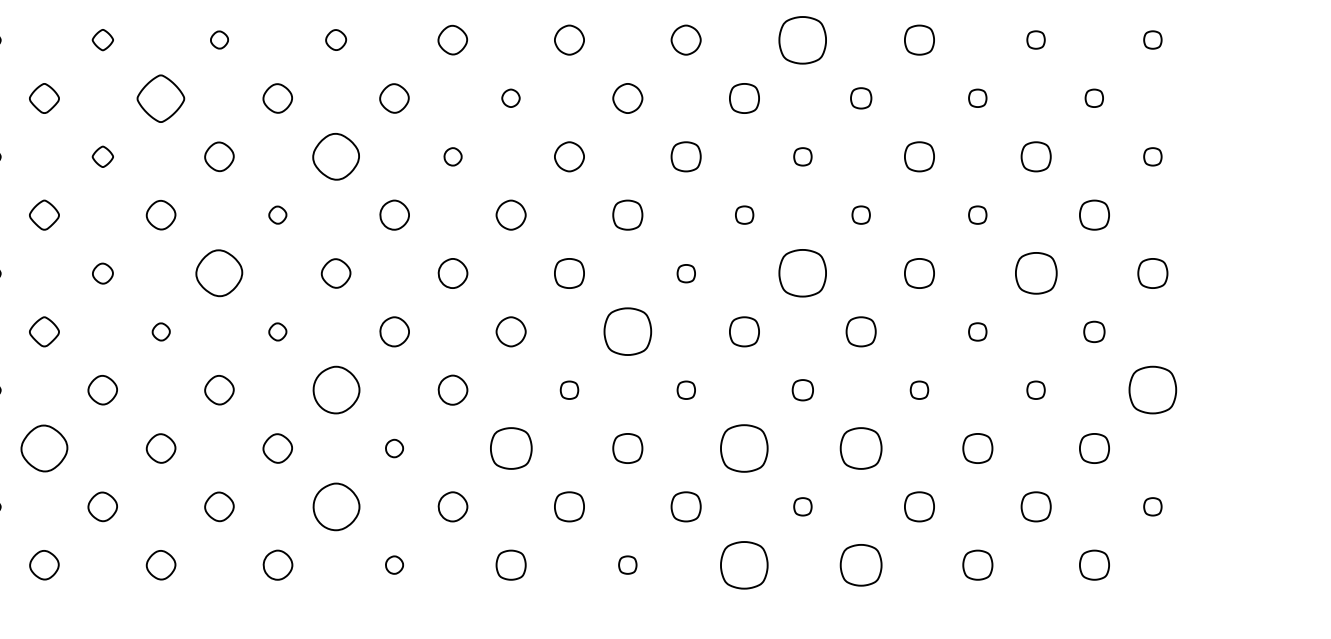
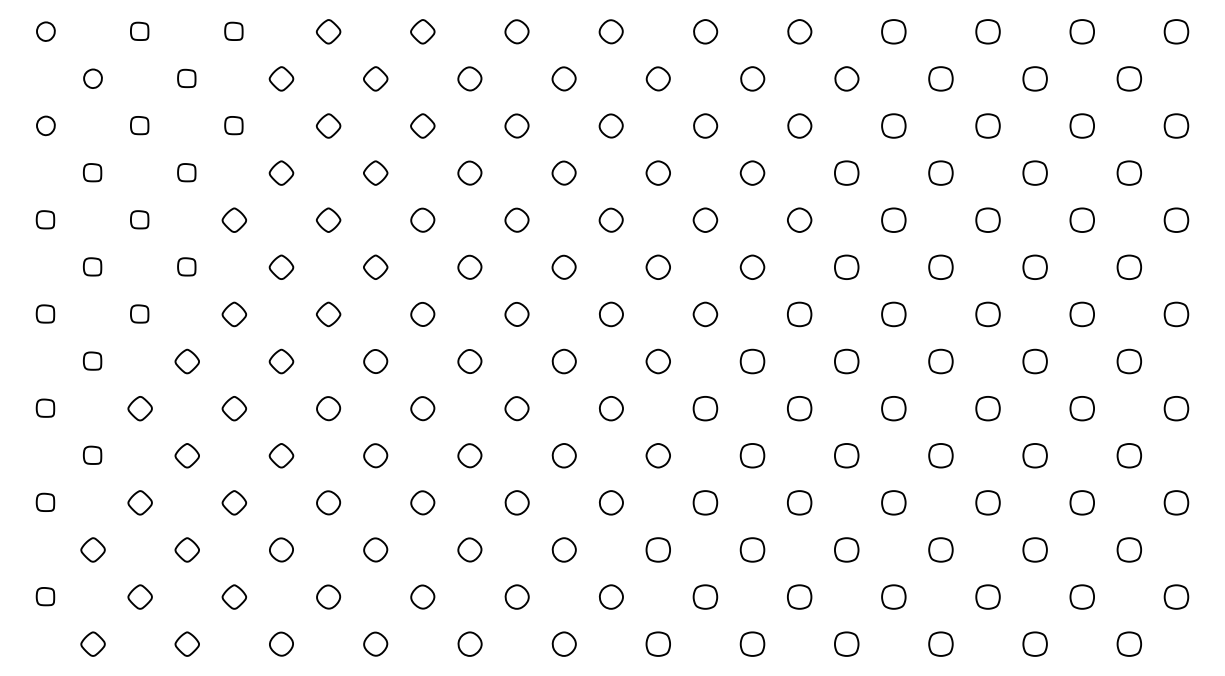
part: (102, 39) -> (328, 219), size x1.43
part: (219, 39) -> (422, 219), size x1.67
part: (335, 39) -> (516, 219), size x1.43
part: (802, 39) -> (893, 219), size x0.62
part: (1035, 39) -> (1081, 219), size x1.67
part: (1152, 39) -> (1176, 219), size x1.67
part: (160, 97) -> (375, 266), size x0.62
part: (510, 97) -> (657, 266), size x1.67
part: (860, 97) -> (940, 266), size x1.43
part: (977, 97) -> (1034, 266), size x1.67
part: (1093, 97) -> (1128, 266), size x1.67
part: (102, 156) -> (328, 314), size x1.43
part: (335, 156) -> (516, 314), size x0.62
part: (453, 156) -> (611, 314), size x1.67
part: (802, 156) -> (893, 314), size x1.67
part: (1152, 156) -> (1176, 314), size x1.67
part: (277, 215) -> (469, 361), size x1.67
part: (744, 215) -> (846, 361), size x1.67
part: (860, 215) -> (940, 361), size x1.67
part: (977, 215) -> (1034, 361), size x1.67
part: (102, 273) -> (328, 408), size x1.43
part: (219, 273) -> (422, 408), size x0.62
part: (685, 273) -> (799, 408), size x1.67
part: (802, 273) -> (893, 408), size x0.62
part: (1035, 273) -> (1081, 408), size x0.71
part: (160, 331) -> (375, 455), size x1.67
part: (277, 331) -> (469, 455), size x1.67
part: (627, 331) -> (752, 455), size x0.62
part: (977, 331) -> (1034, 455), size x1.67
part: (1093, 331) -> (1128, 455), size x1.43
part: (335, 389) -> (516, 502), size x0.62
part: (569, 389) -> (705, 502), size x1.67
part: (685, 389) -> (799, 502), size x1.67
part: (802, 389) -> (893, 502), size x1.43
part: (918, 389) -> (987, 502), size x1.67
part: (1035, 389) -> (1081, 502), size x1.67
part: (1152, 389) -> (1176, 502), size x0.62
part: (44, 447) -> (281, 549), size x0.62
part: (393, 447) -> (563, 549), size x1.67
part: (510, 447) -> (657, 549), size x0.71
part: (744, 447) -> (846, 549), size x0.62
part: (860, 447) -> (940, 549), size x0.71
part: (335, 506) -> (516, 596), size x0.62
part: (802, 506) -> (893, 596), size x1.67
part: (1152, 506) -> (1176, 596), size x1.67
part: (393, 564) -> (563, 643), size x1.67
part: (627, 564) -> (752, 643), size x1.67
part: (744, 564) -> (846, 643), size x0.62
part: (860, 564) -> (940, 643), size x0.71

